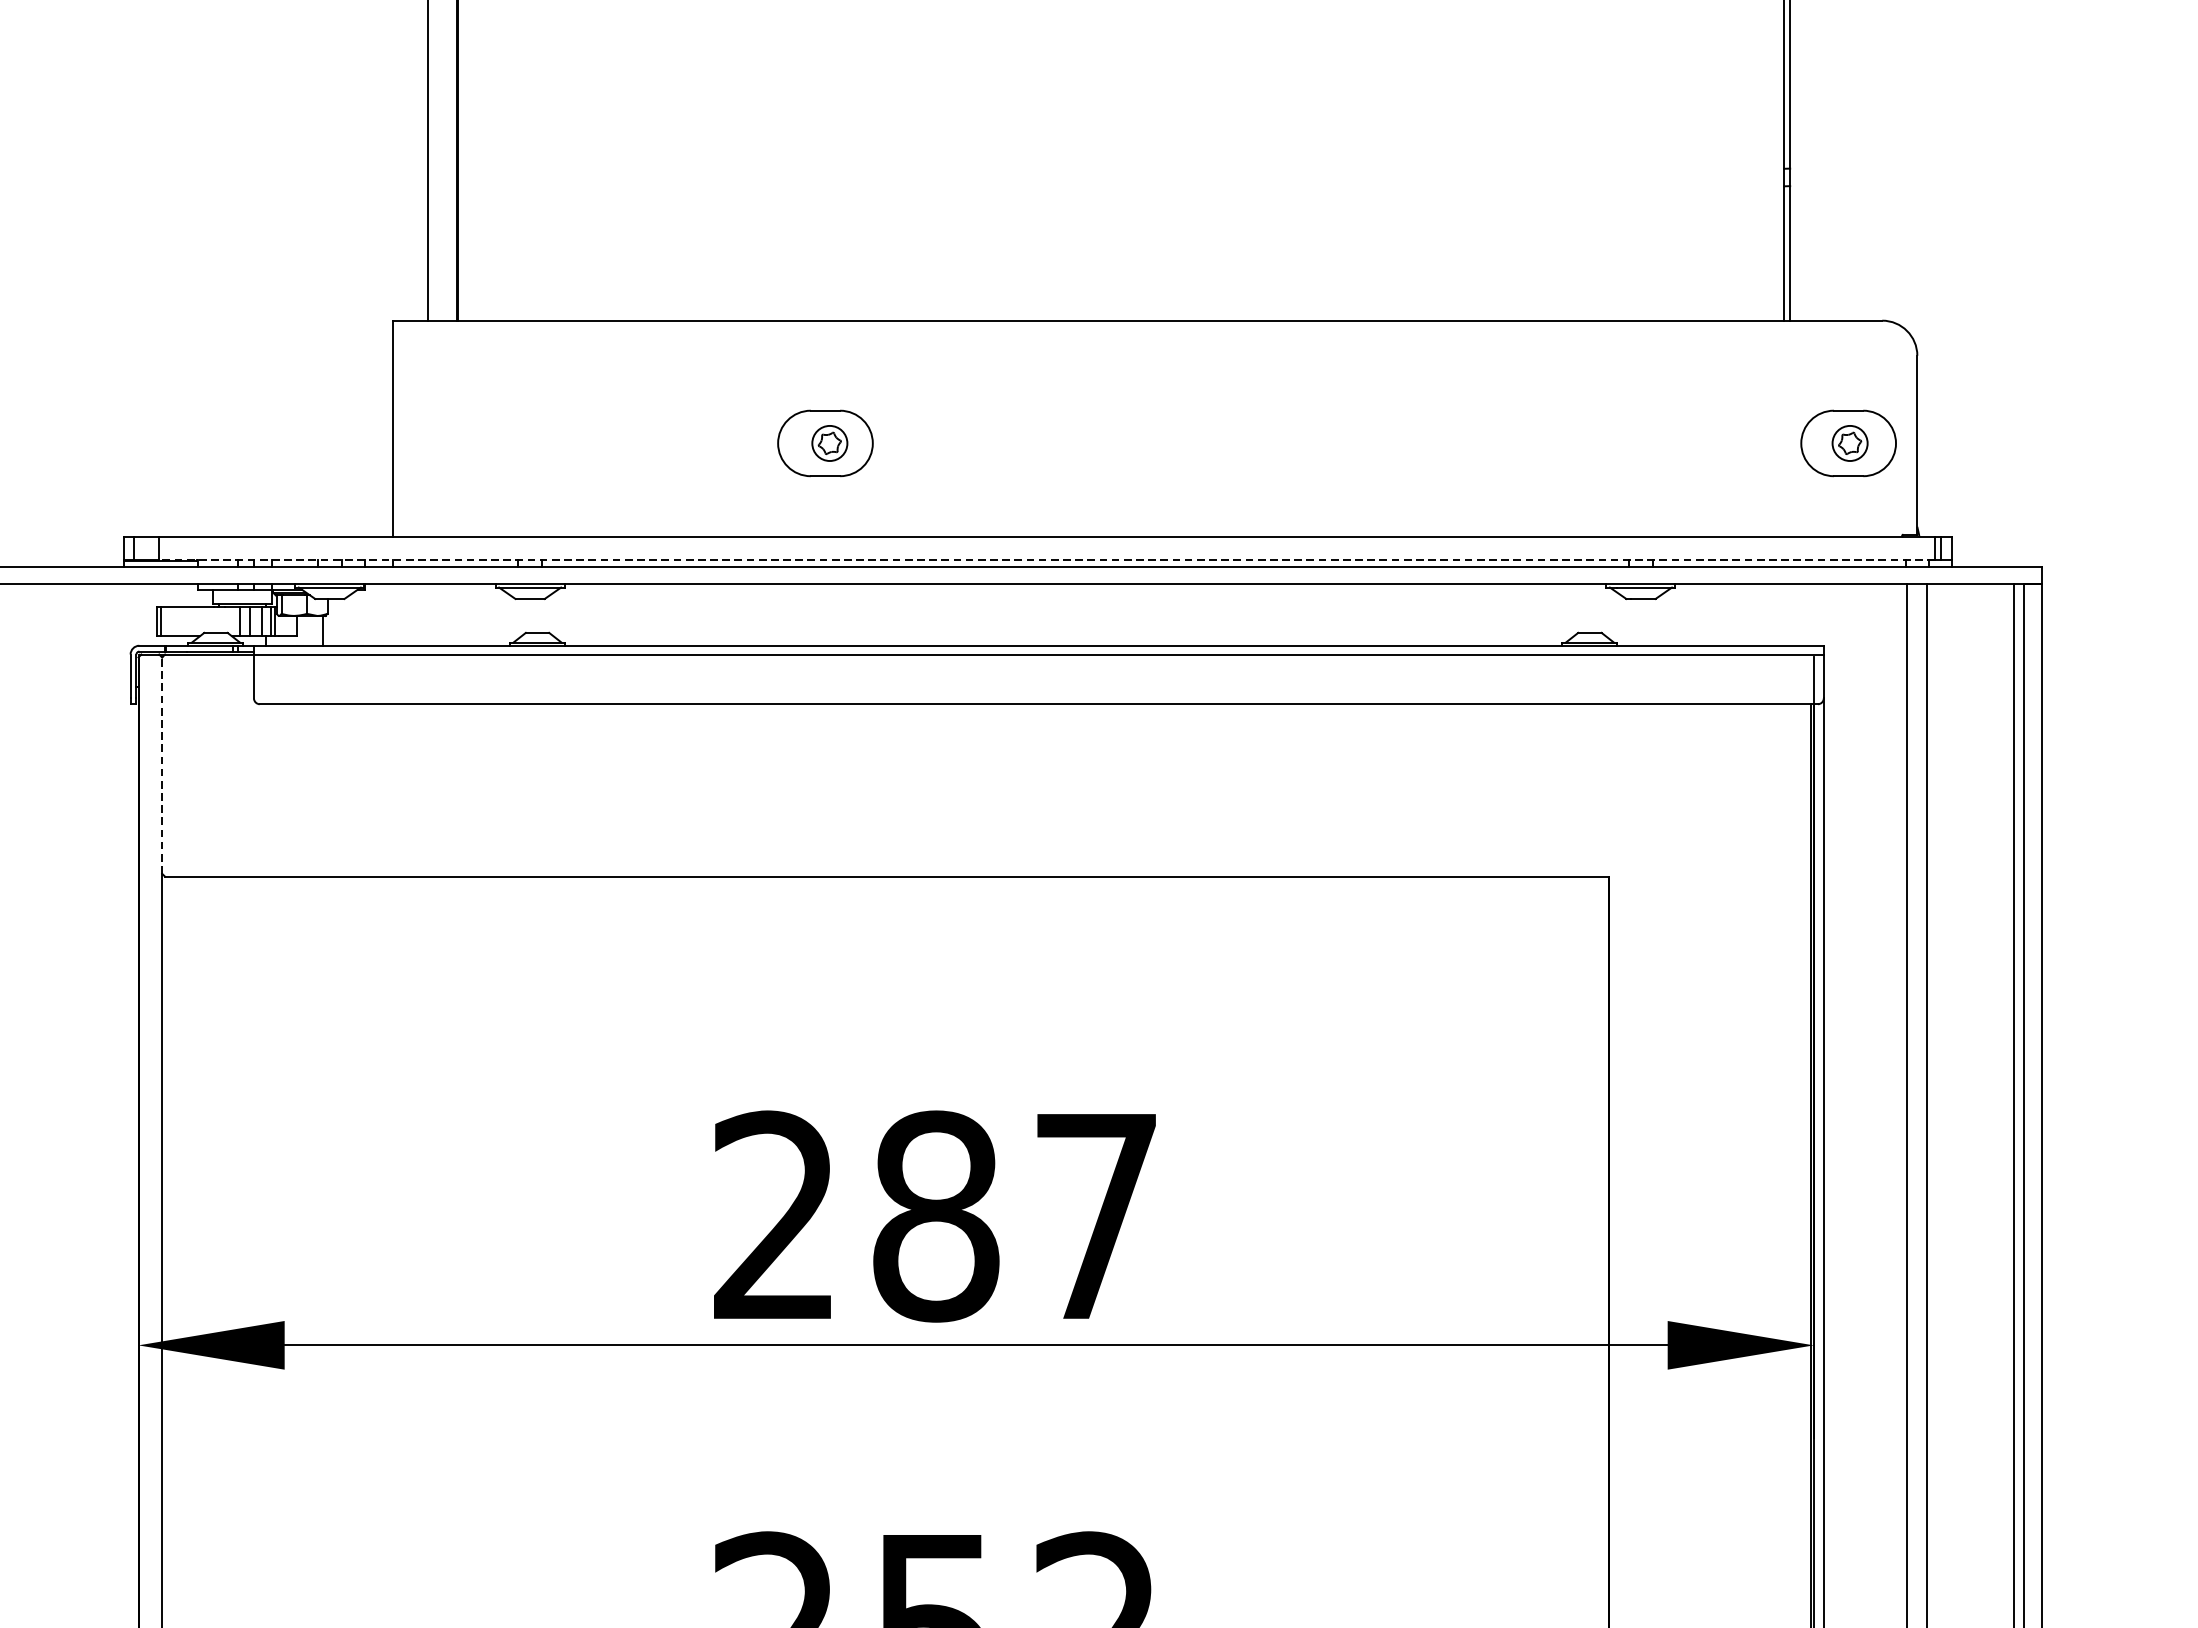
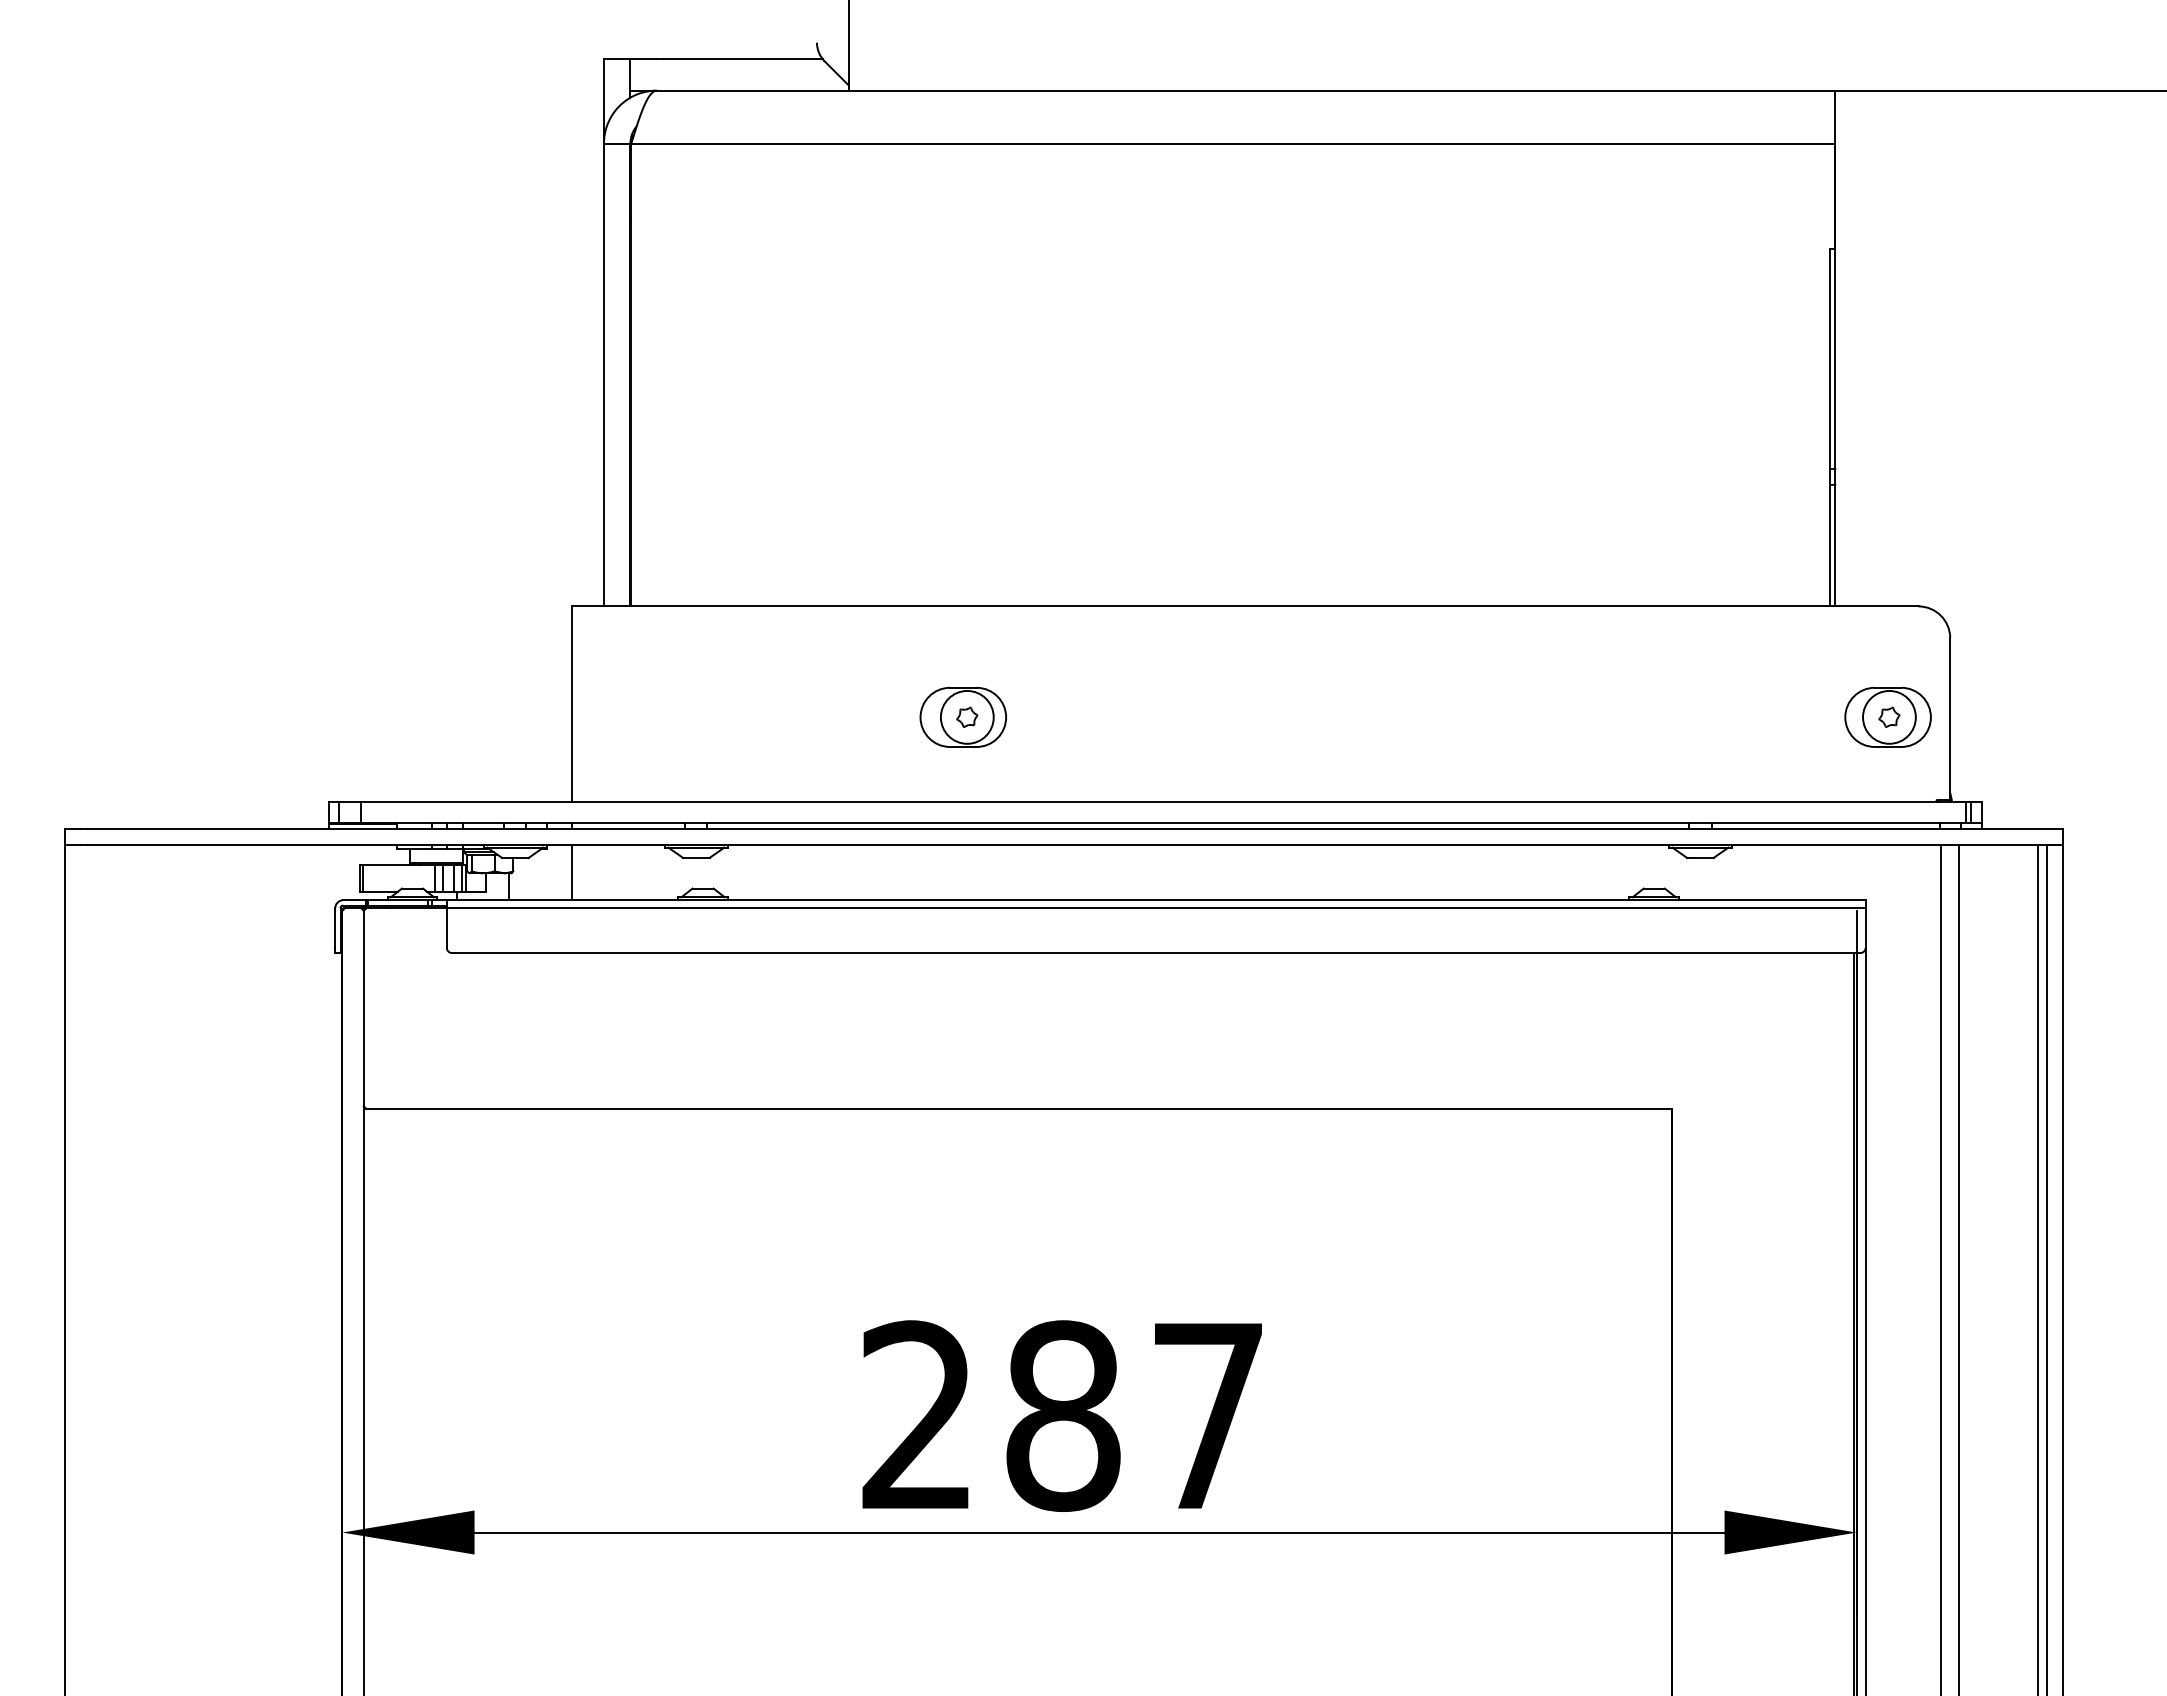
circle: (828, 442) -> (966, 716), size x1.67
circle: (1850, 442) -> (1889, 716), size x1.67
line: (1046, 560) -> (1163, 823), dashed -> solid
line: (393, 615) -> (572, 872), added
line: (161, 765) -> (363, 1008), dashed -> solid

